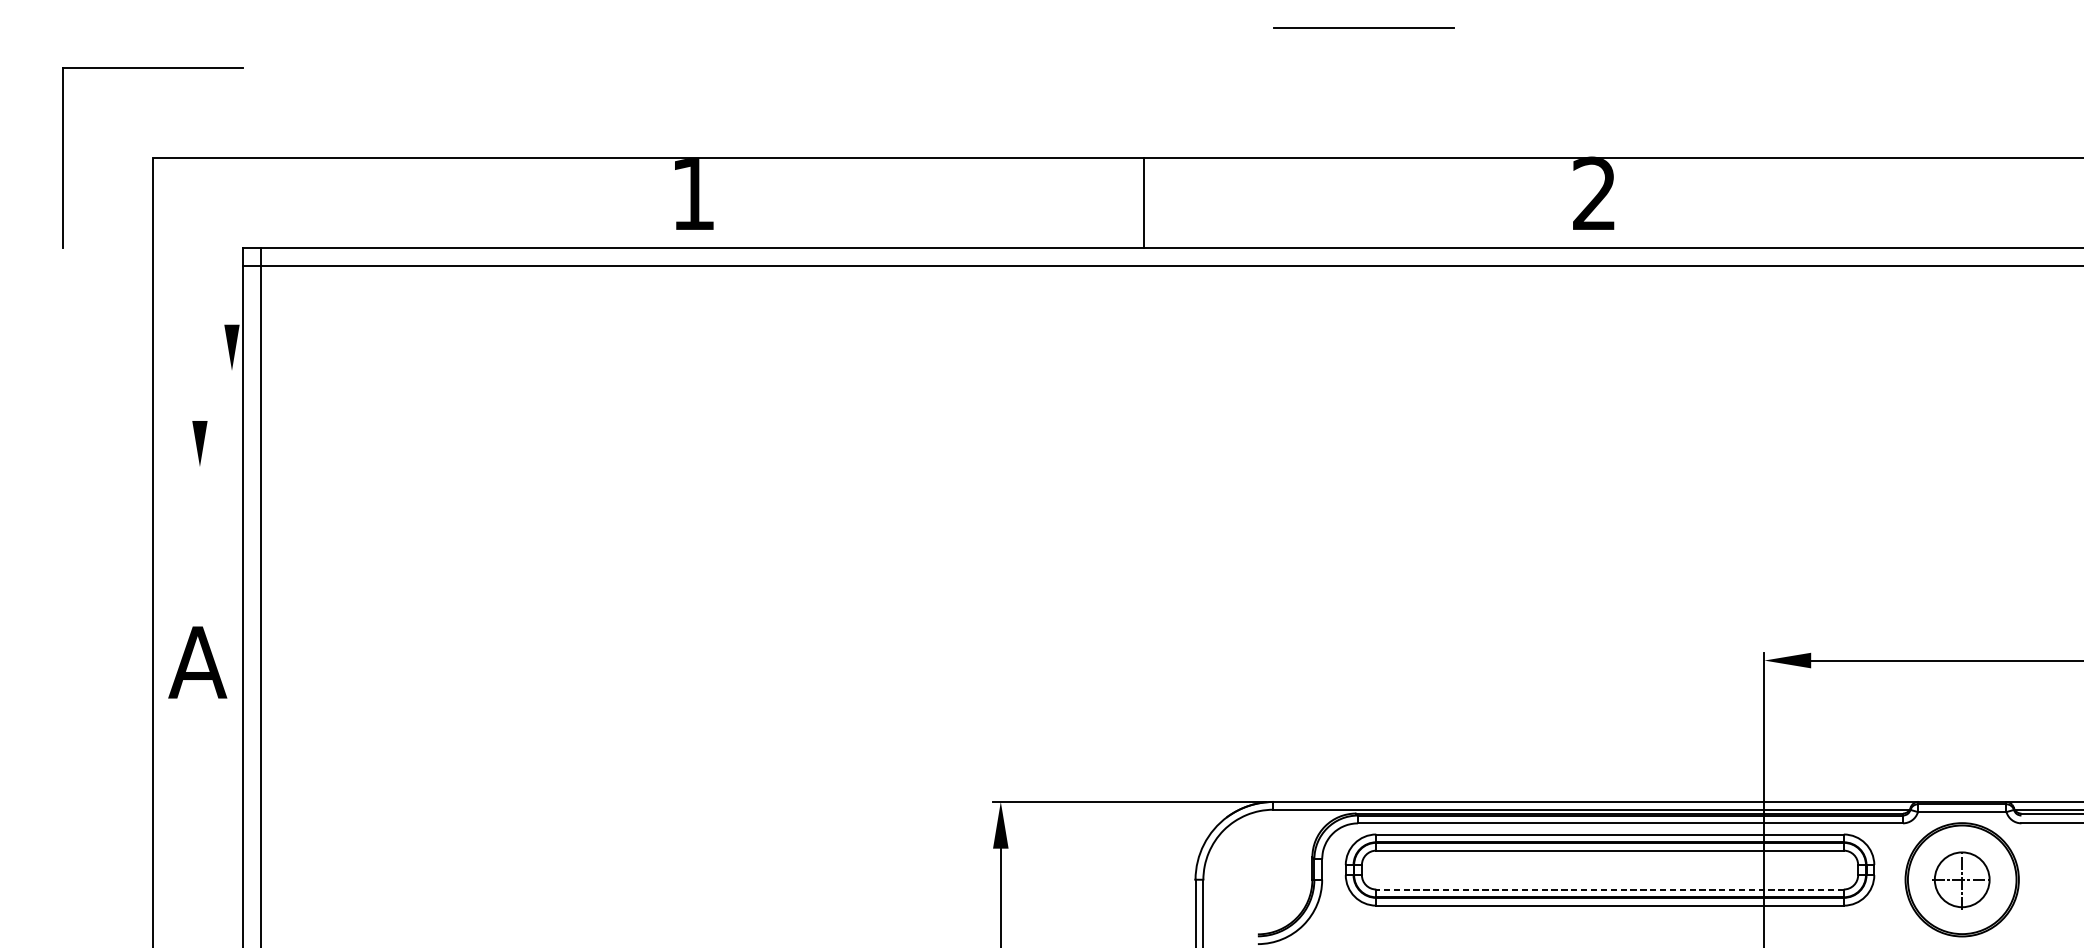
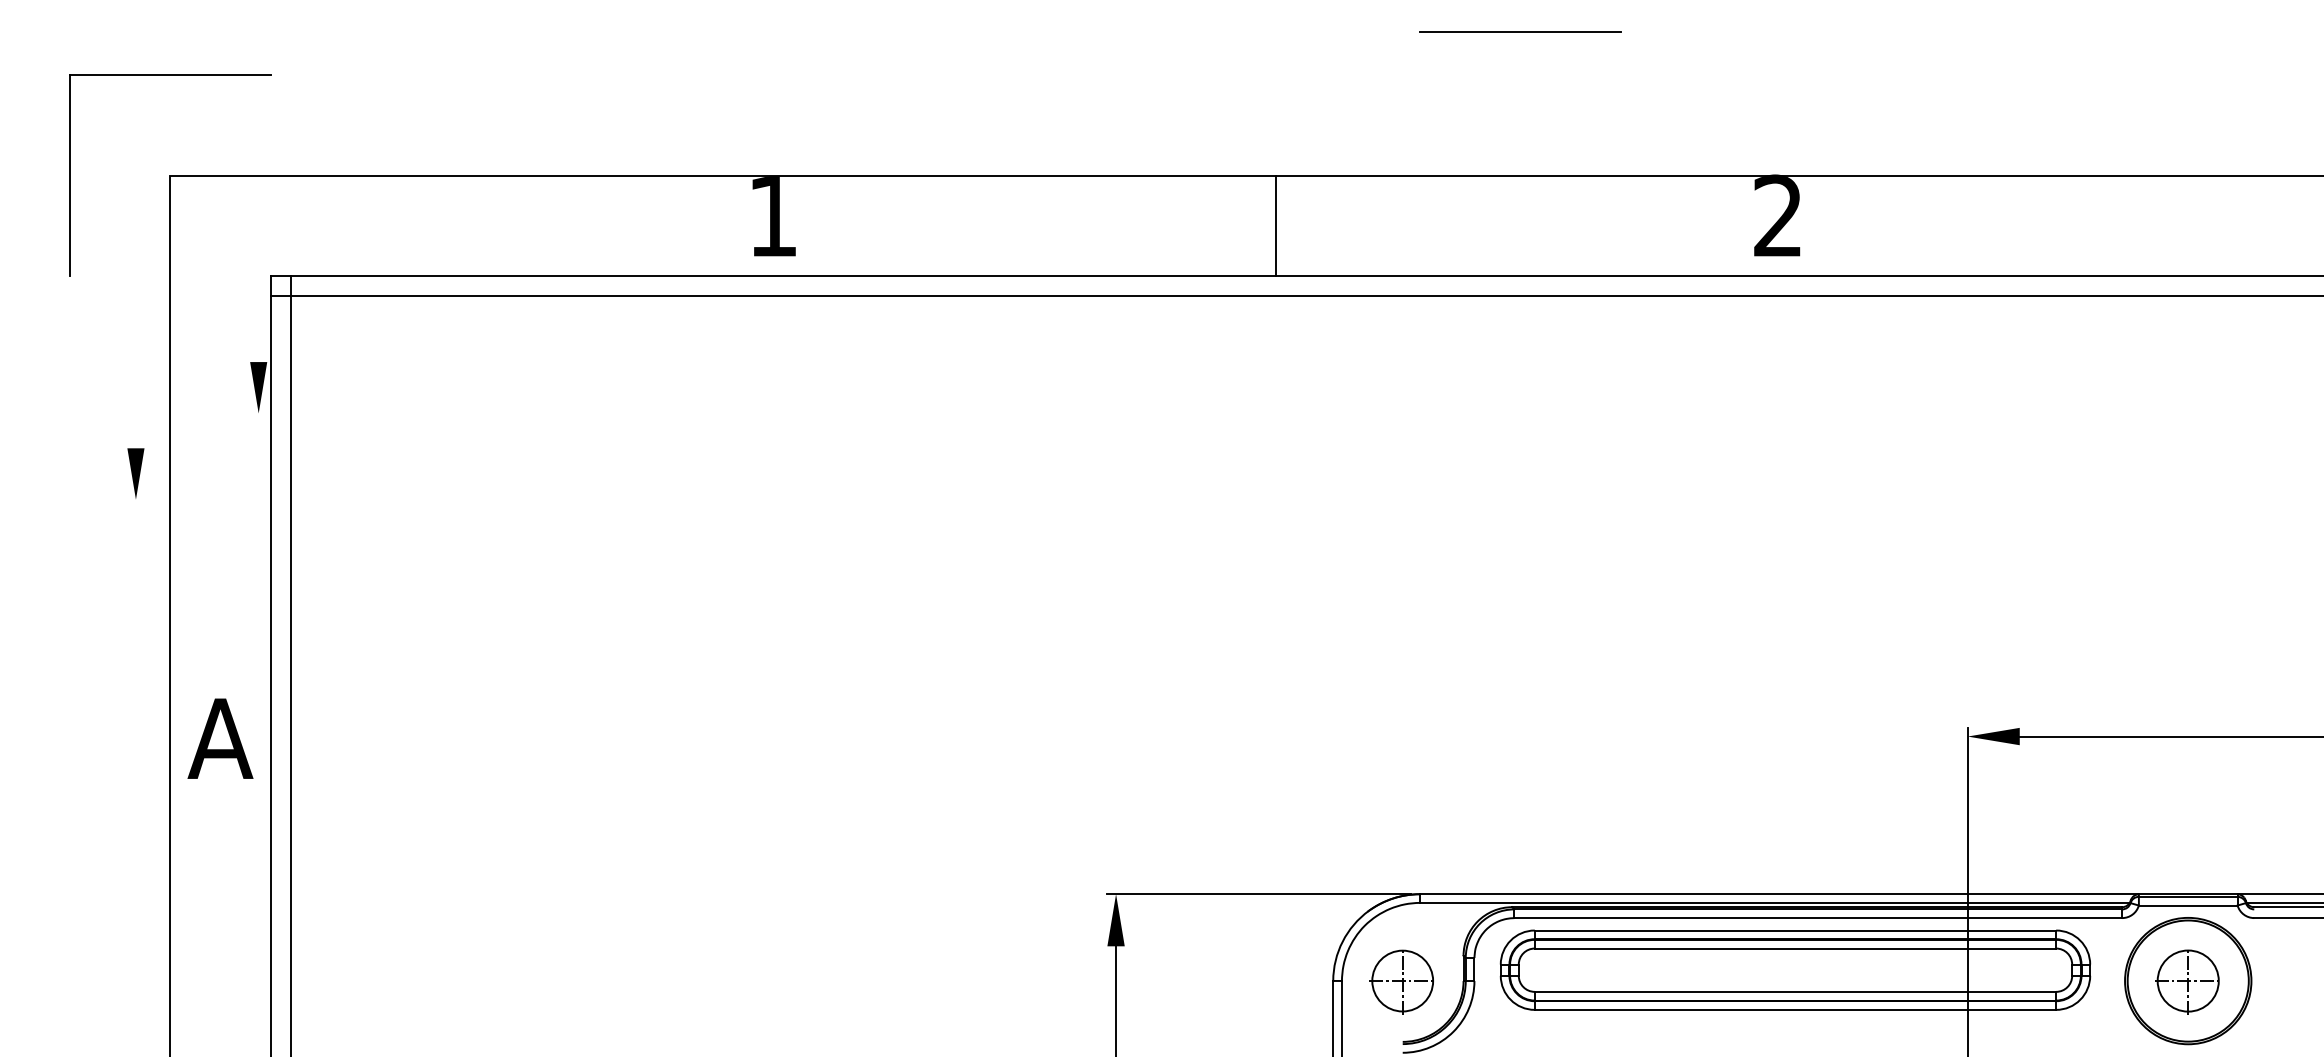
part: (199, 443) -> (135, 473), moved
part: (1256, 880) -> (1401, 981), added
line: (1610, 889) -> (1795, 991), dashed -> solid

